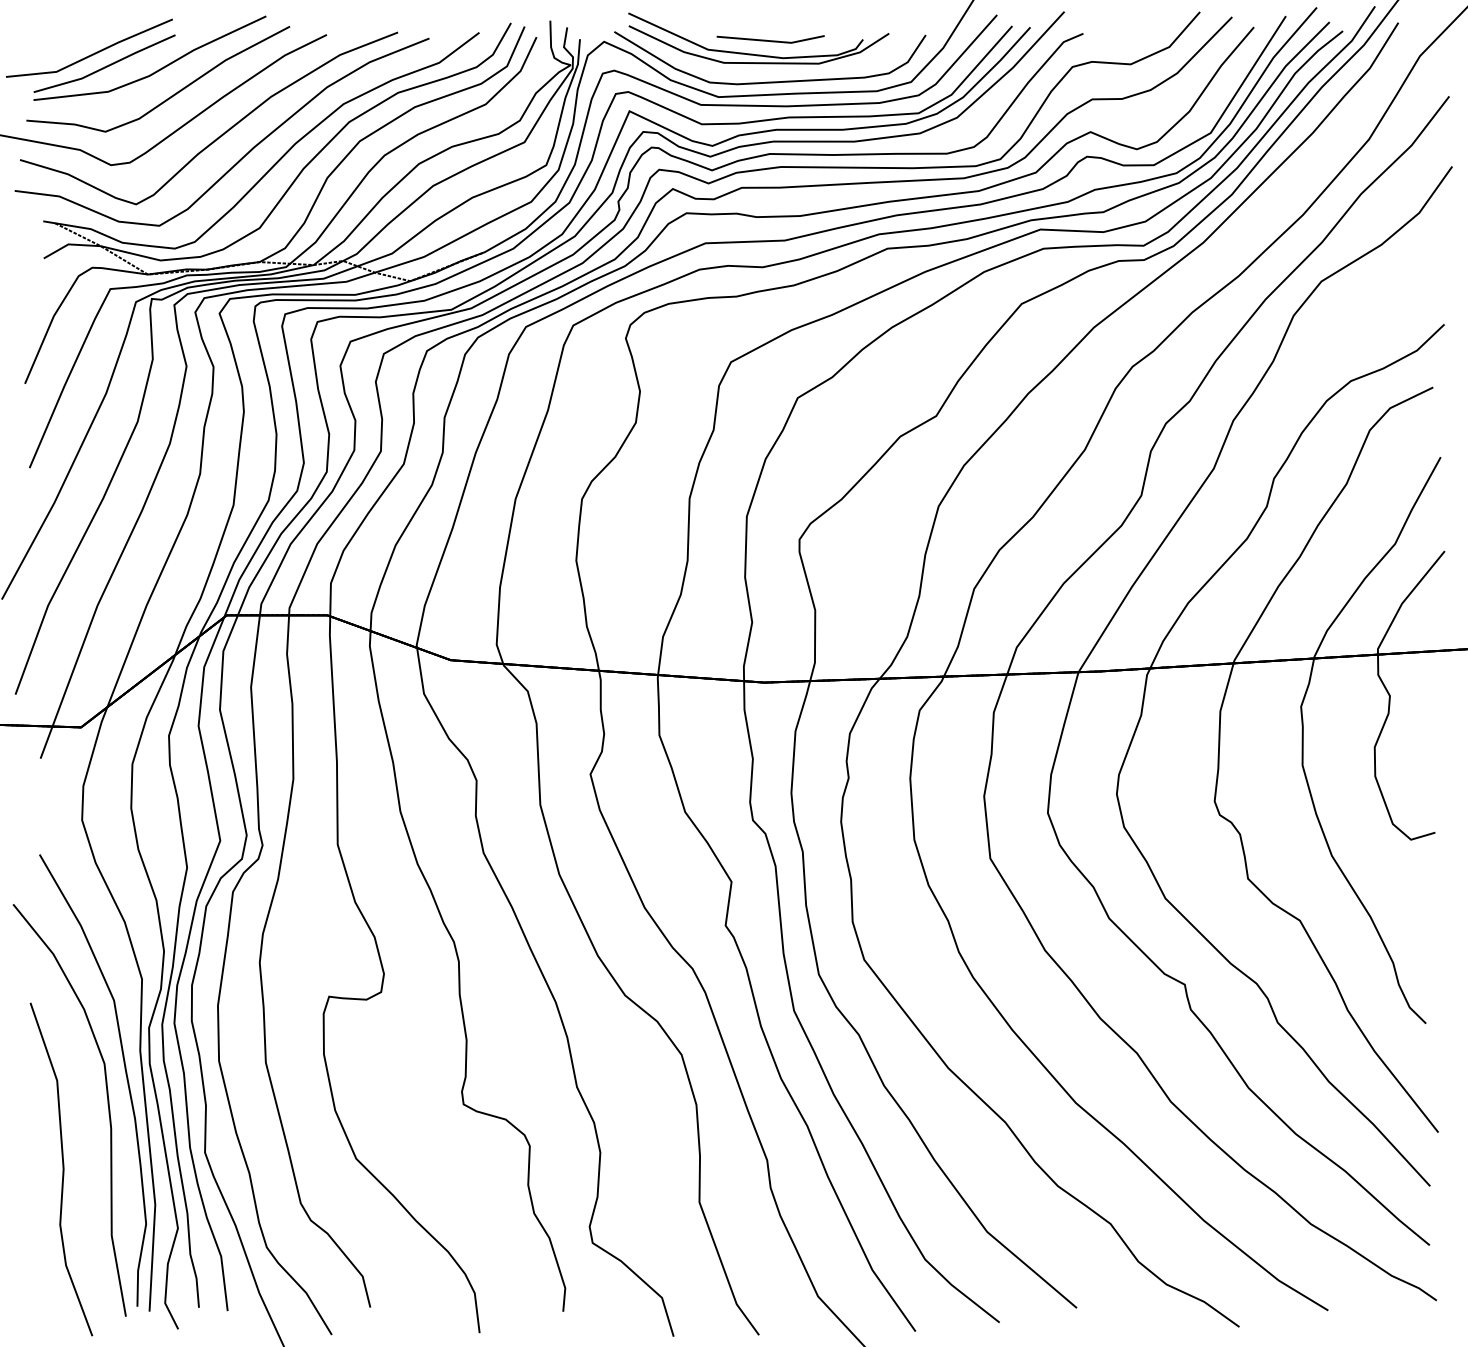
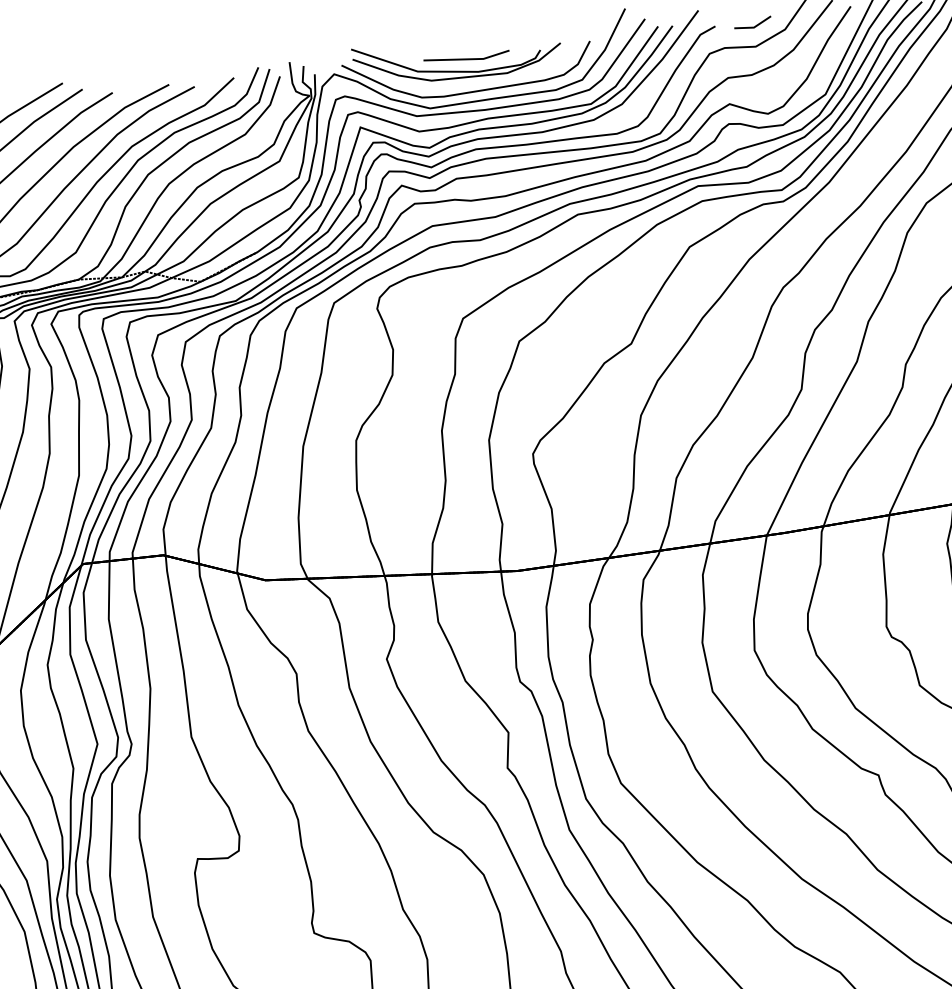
line: (1132, 38) -> (754, 25), added

